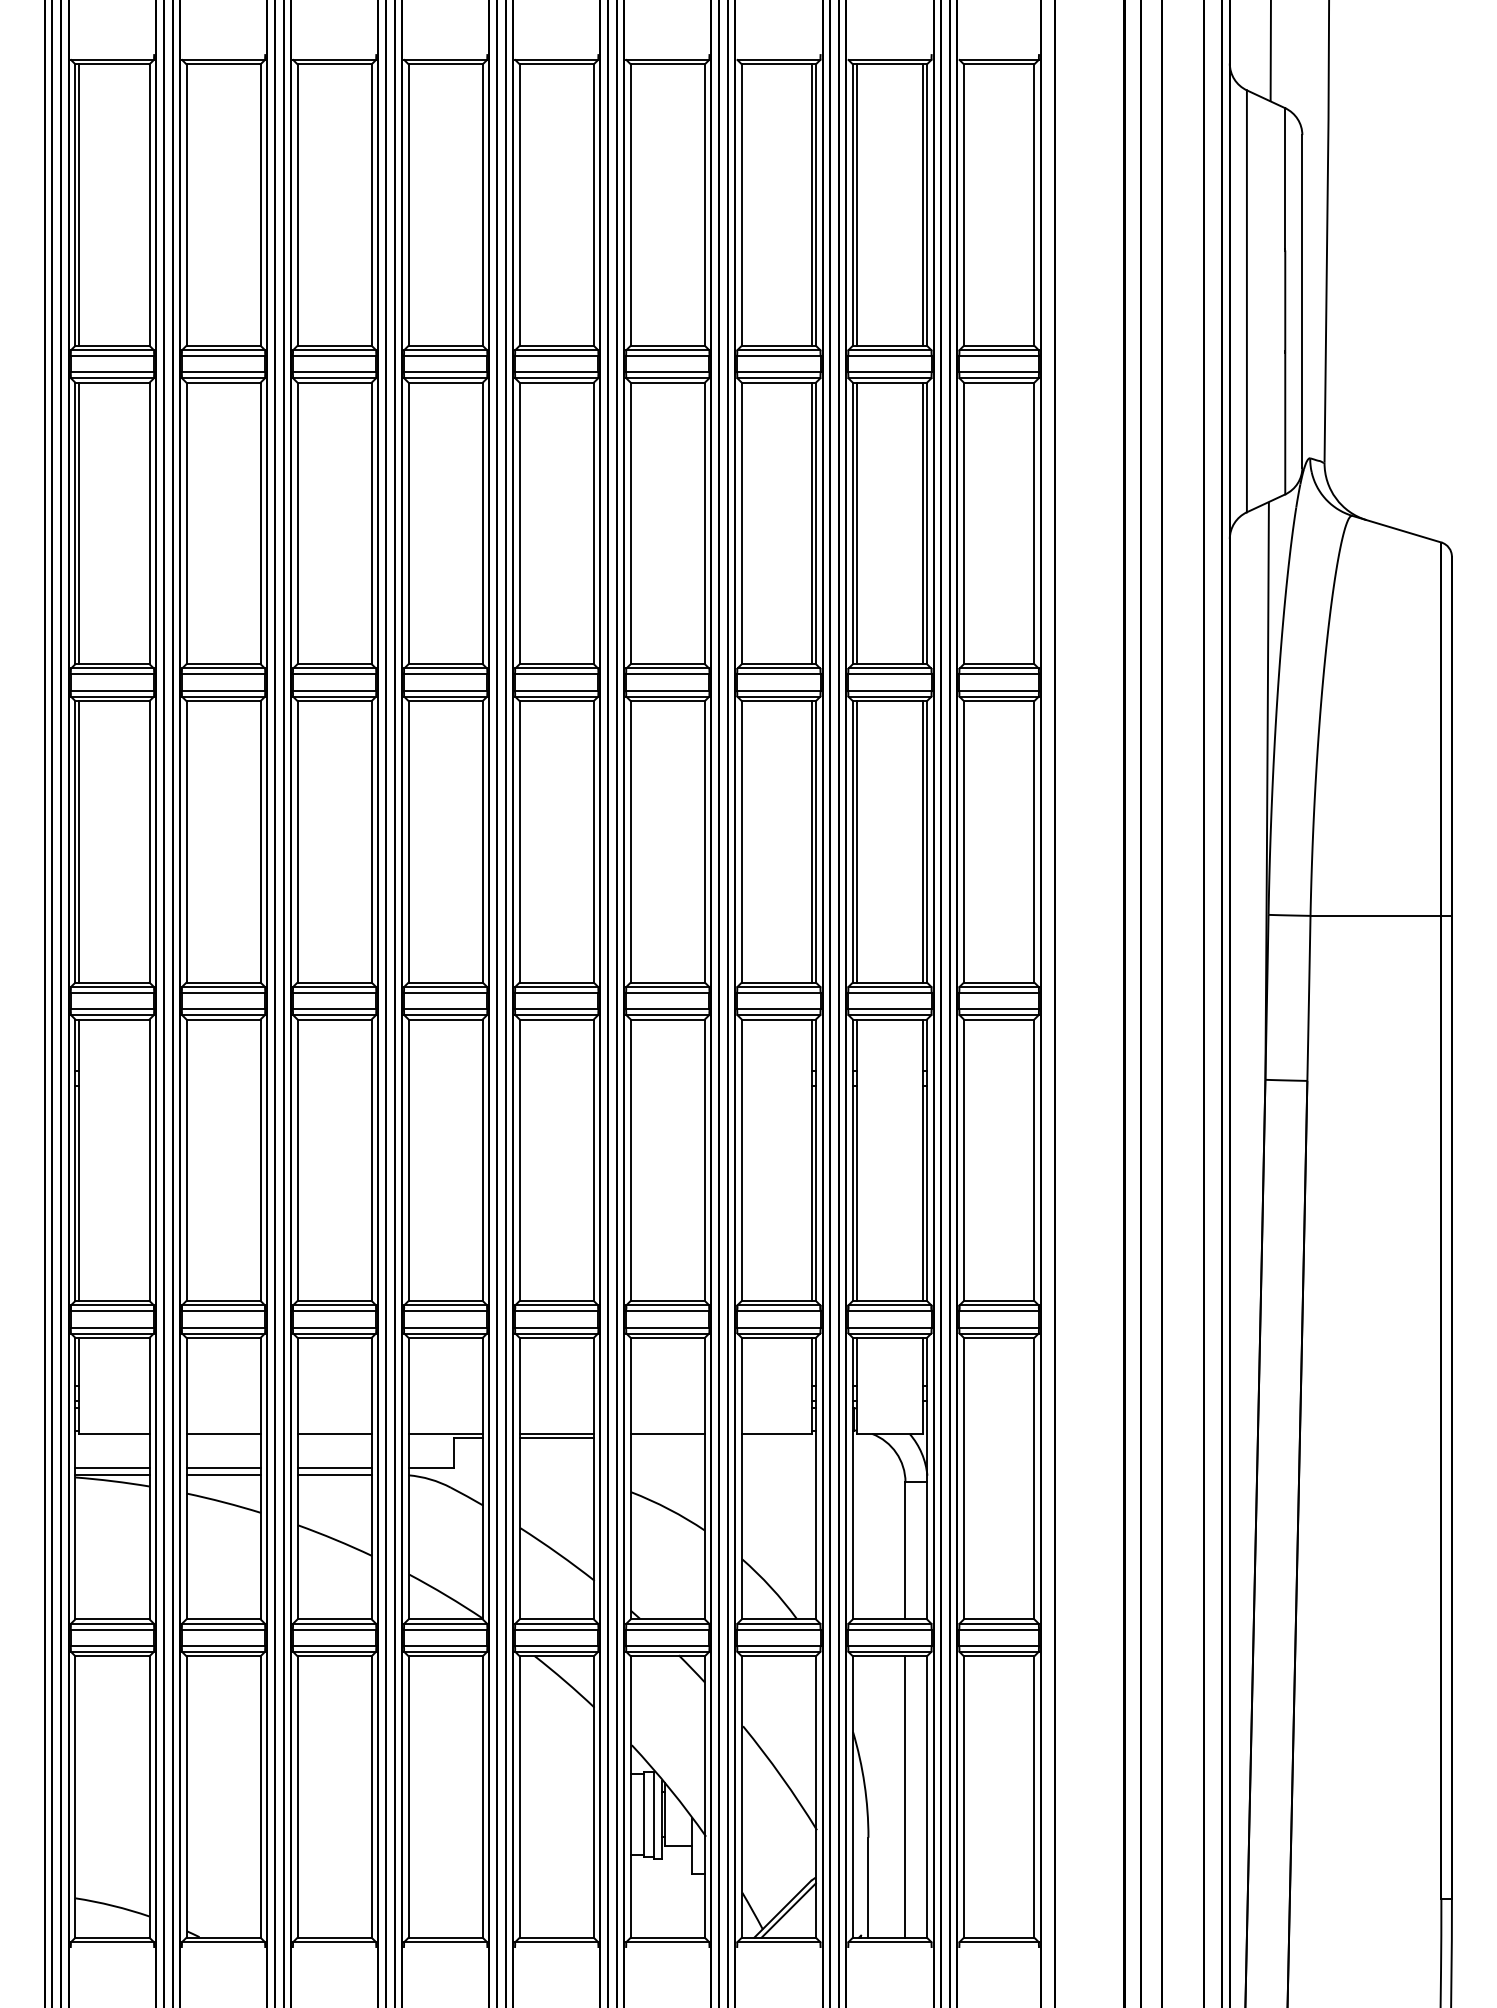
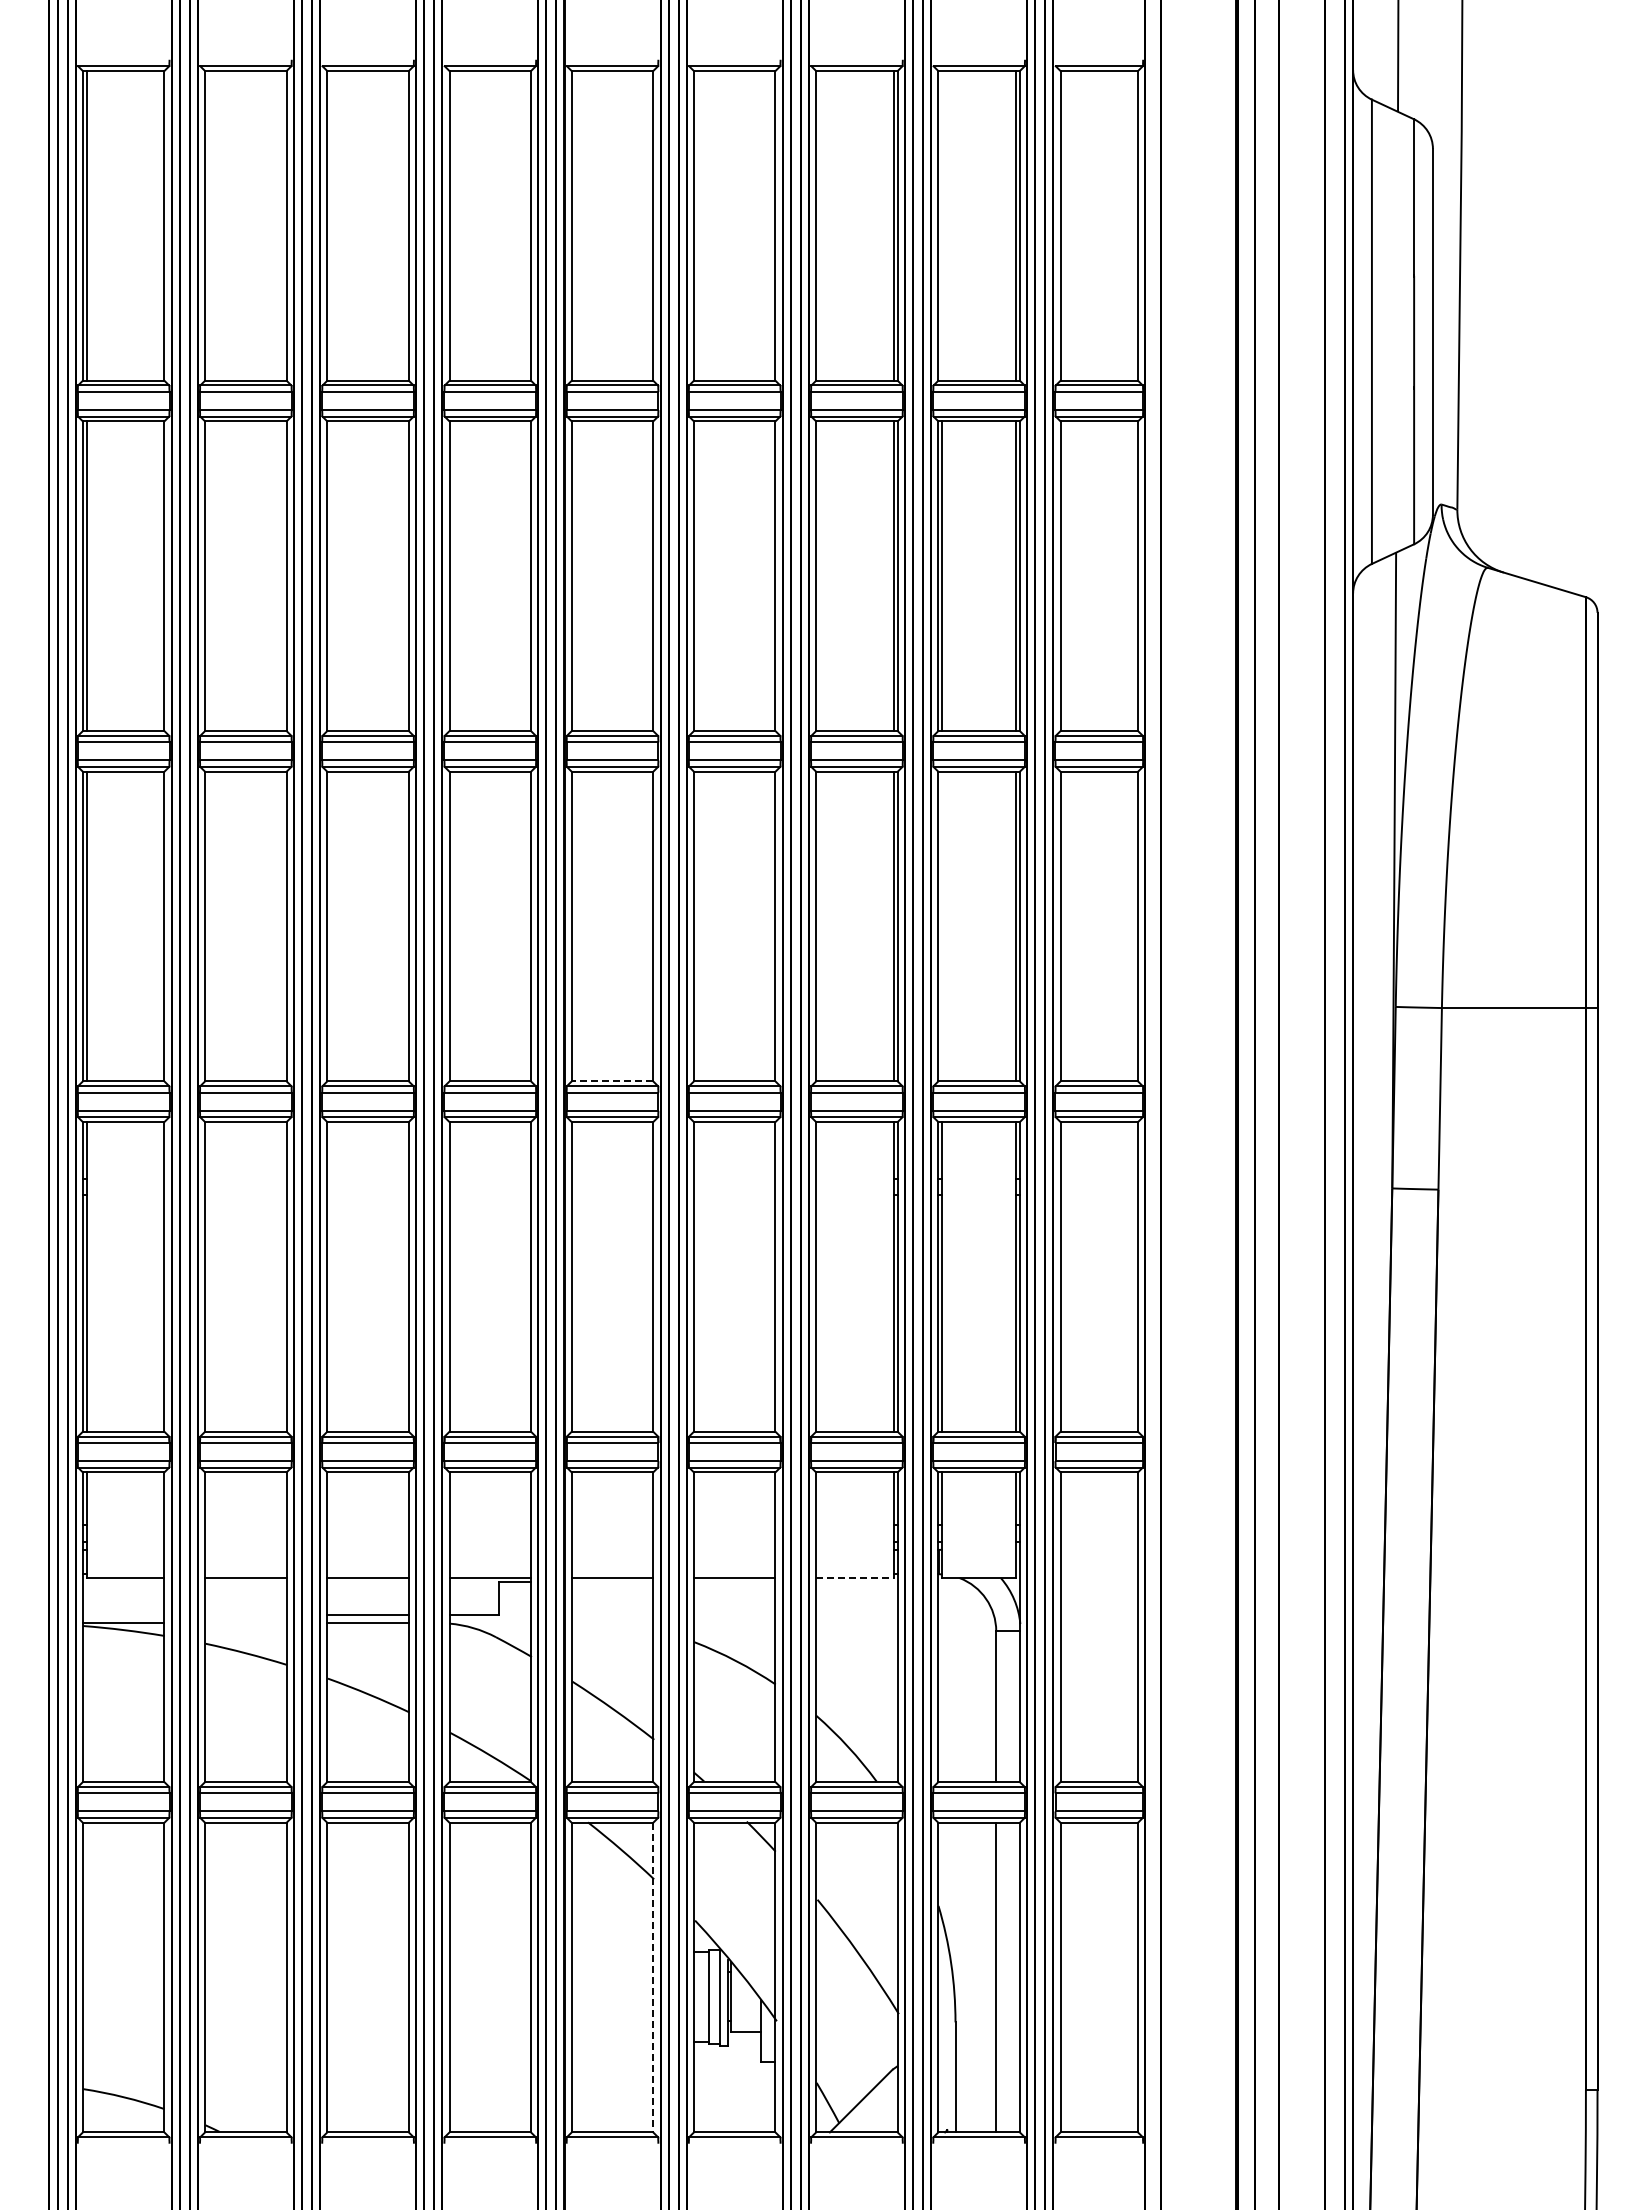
line: (856, 204) -> (942, 225), removed
line: (856, 841) -> (942, 926), removed
line: (556, 982) -> (612, 1081), solid -> dashed
line: (776, 1434) -> (854, 1578), solid -> dashed
line: (556, 1437) -> (612, 1582), removed
line: (112, 1467) -> (123, 1615), removed
line: (223, 1467) -> (245, 1615), removed
line: (223, 1475) -> (245, 1623), removed
line: (594, 1796) -> (653, 1977), solid -> dashed
line: (788, 1910) -> (867, 2102), removed

